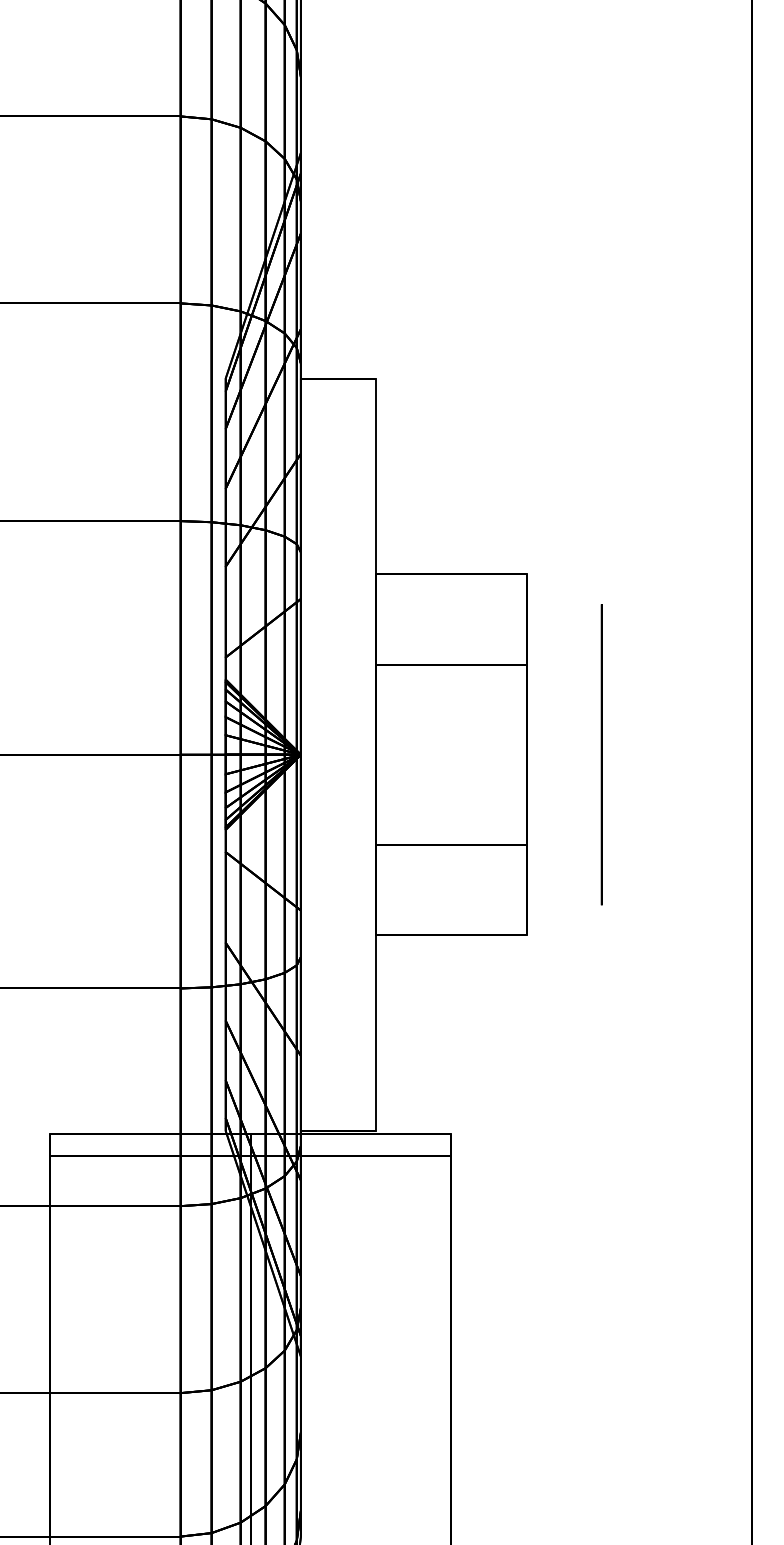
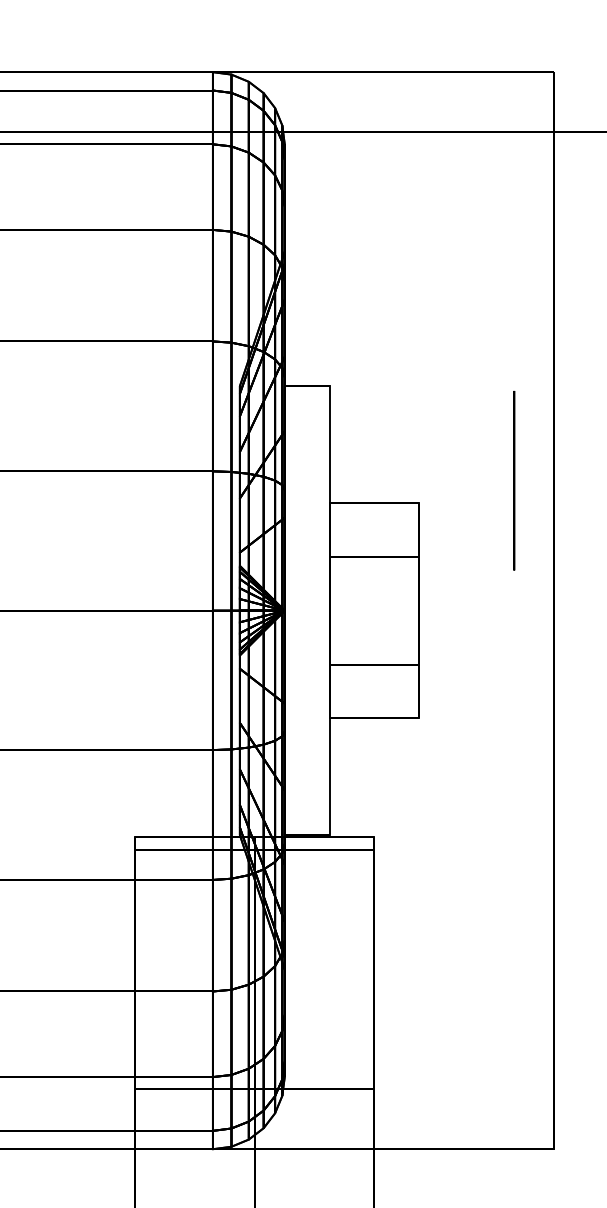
circle: (602, 754) -> (514, 480), moved

